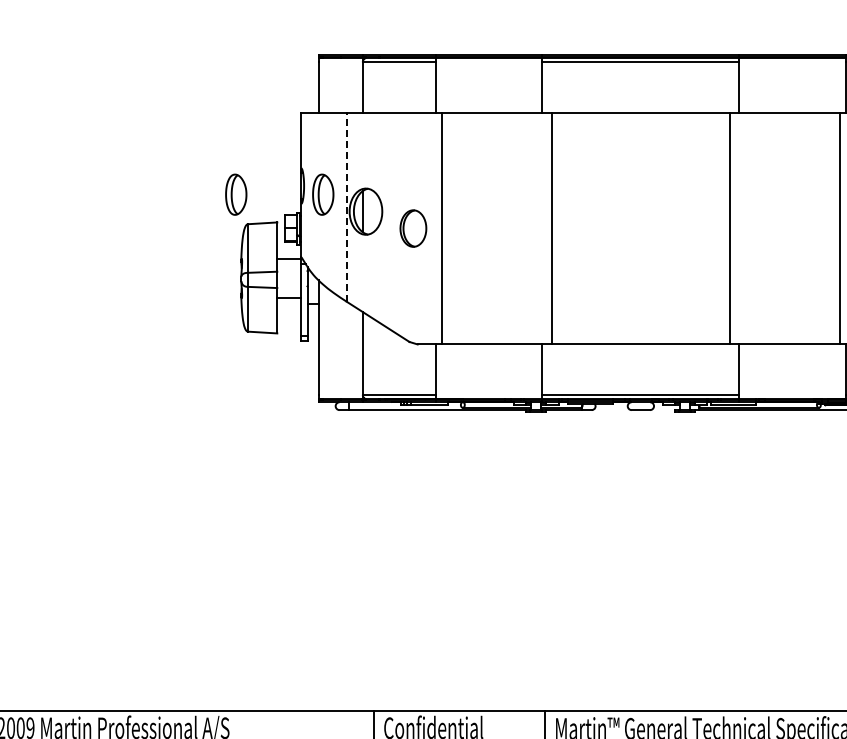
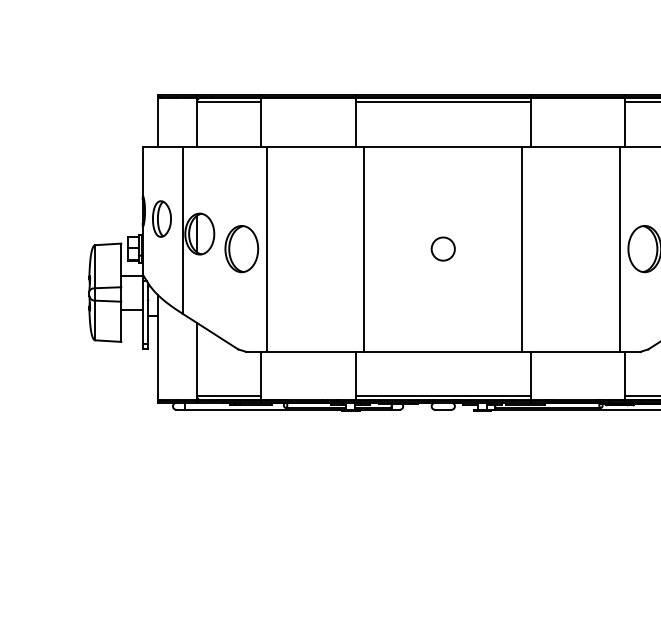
part: (236, 194) -> (85, 218), removed
line: (346, 207) -> (182, 230), dashed -> solid
part: (413, 228) -> (241, 248), size x1.43
circle: (640, 228) -> (442, 248), added

